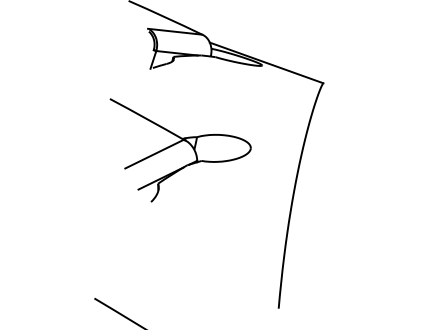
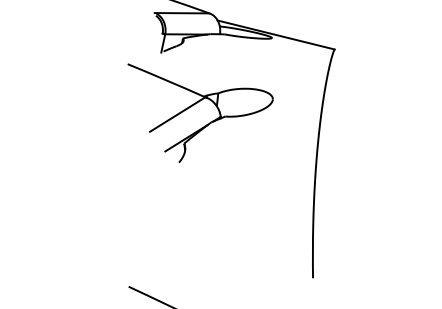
part: (176, 144) -> (198, 102), moved

